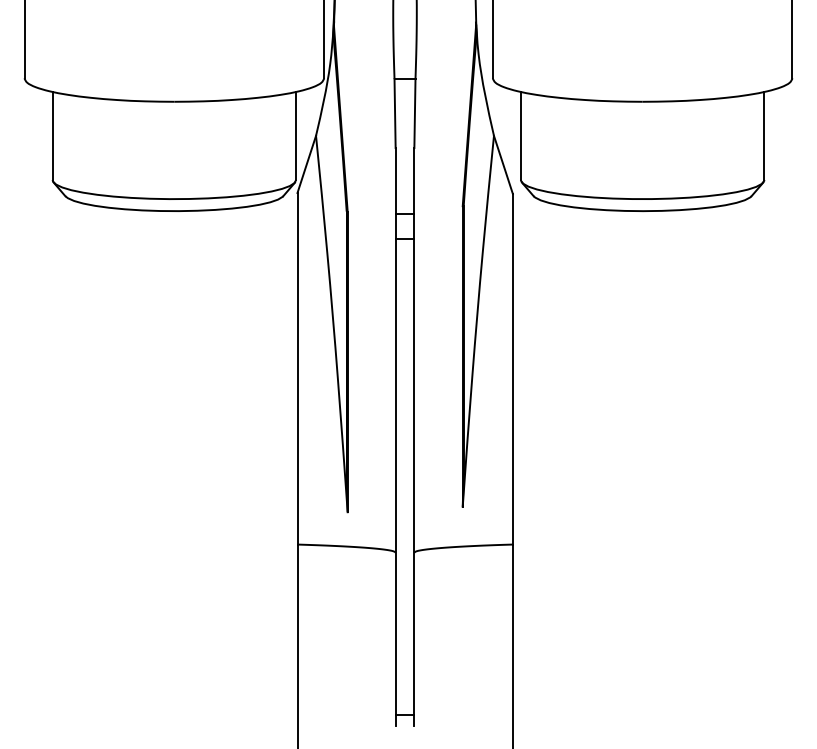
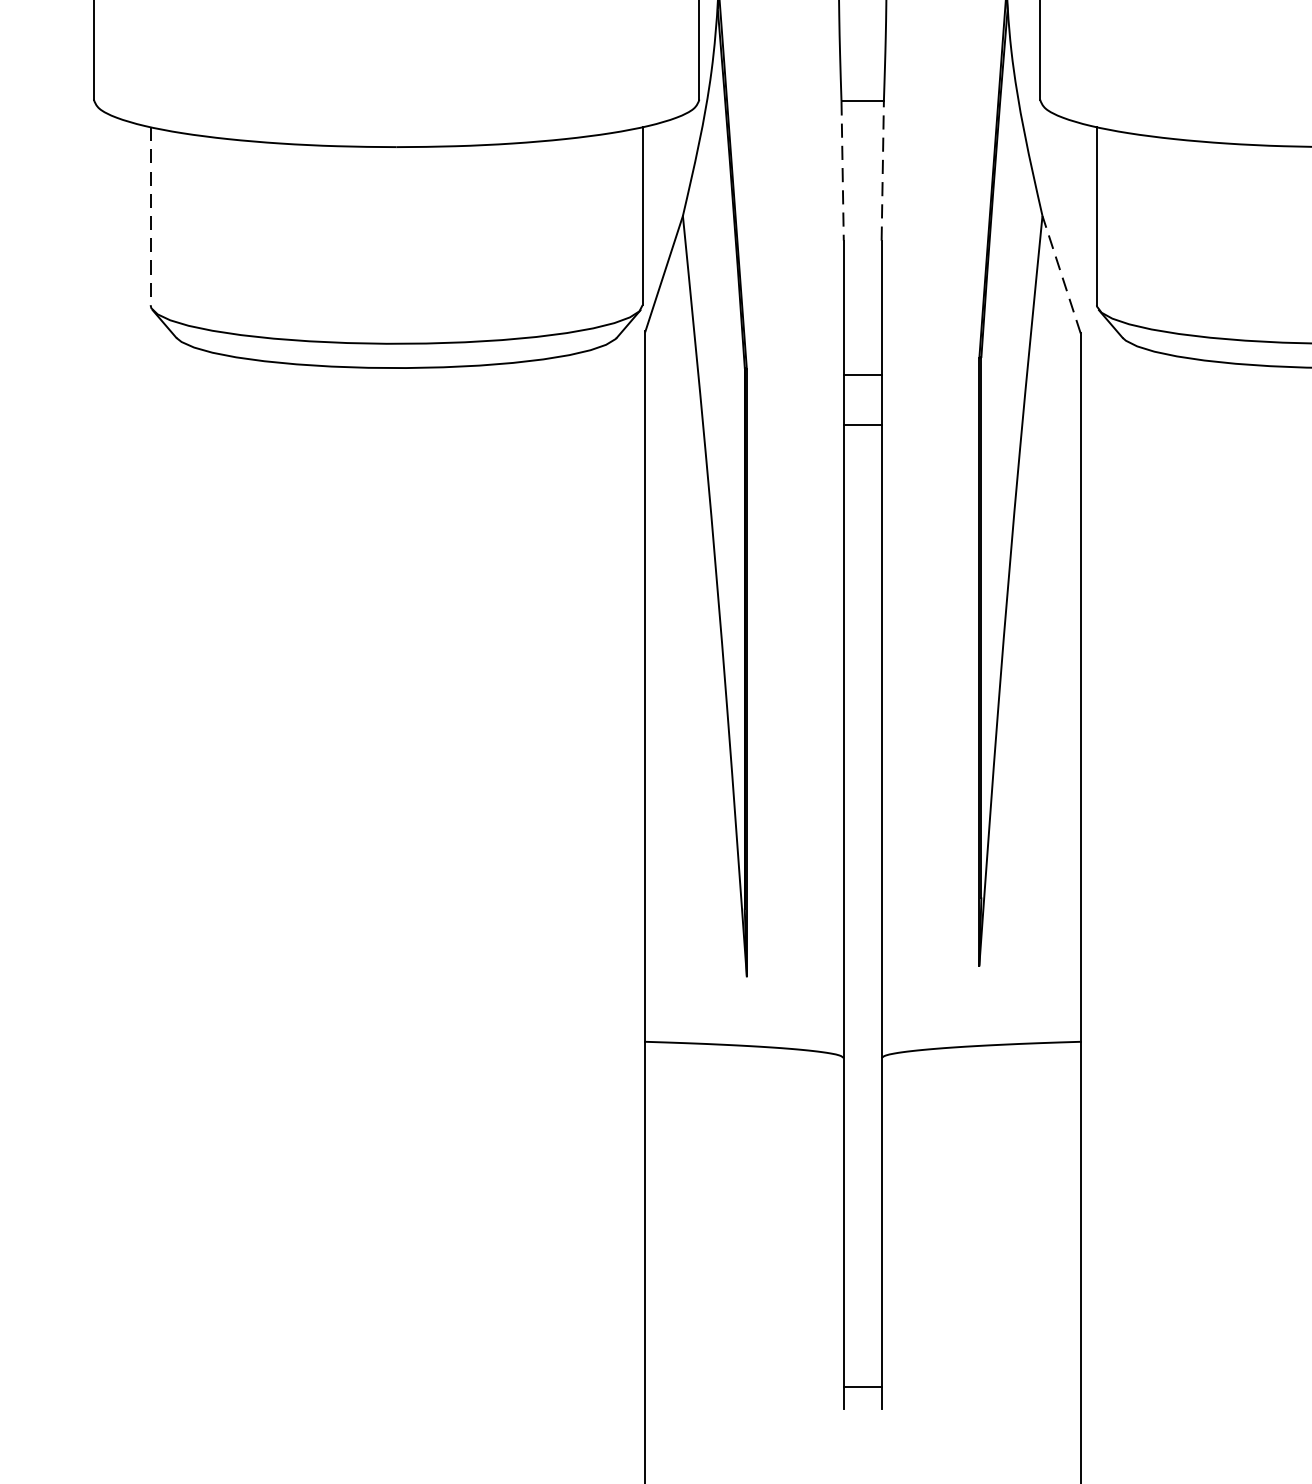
line: (414, 113) -> (881, 170), solid -> dashed
line: (395, 114) -> (843, 172), solid -> dashed
line: (52, 136) -> (150, 217), solid -> dashed
line: (503, 164) -> (1061, 273), solid -> dashed

